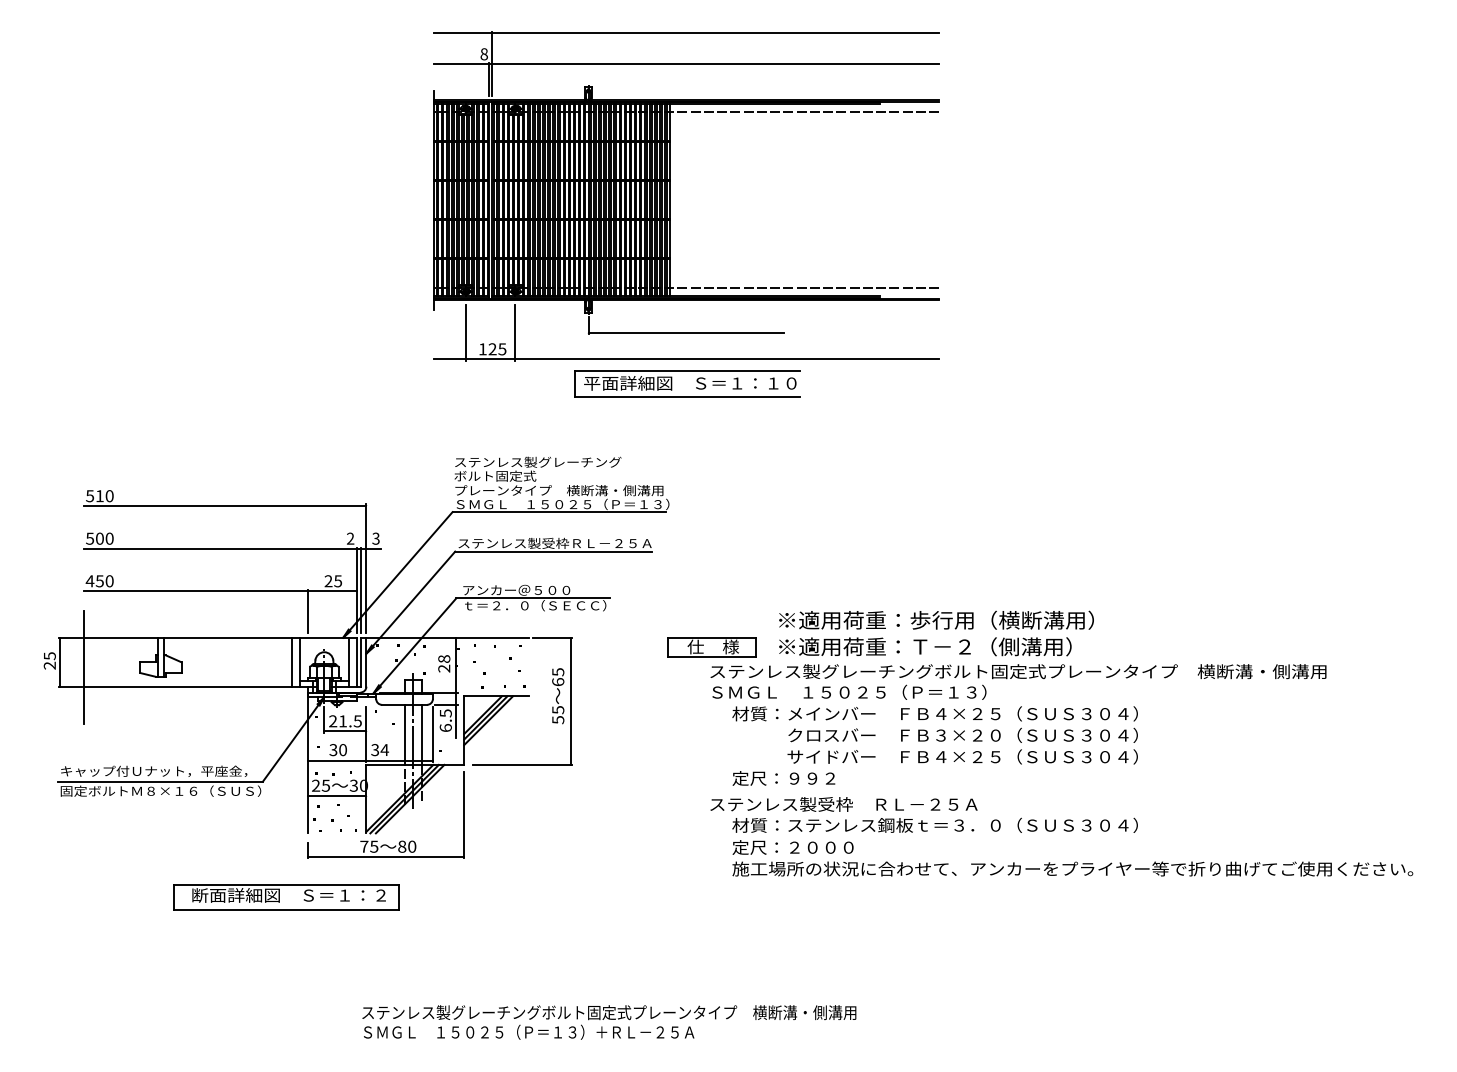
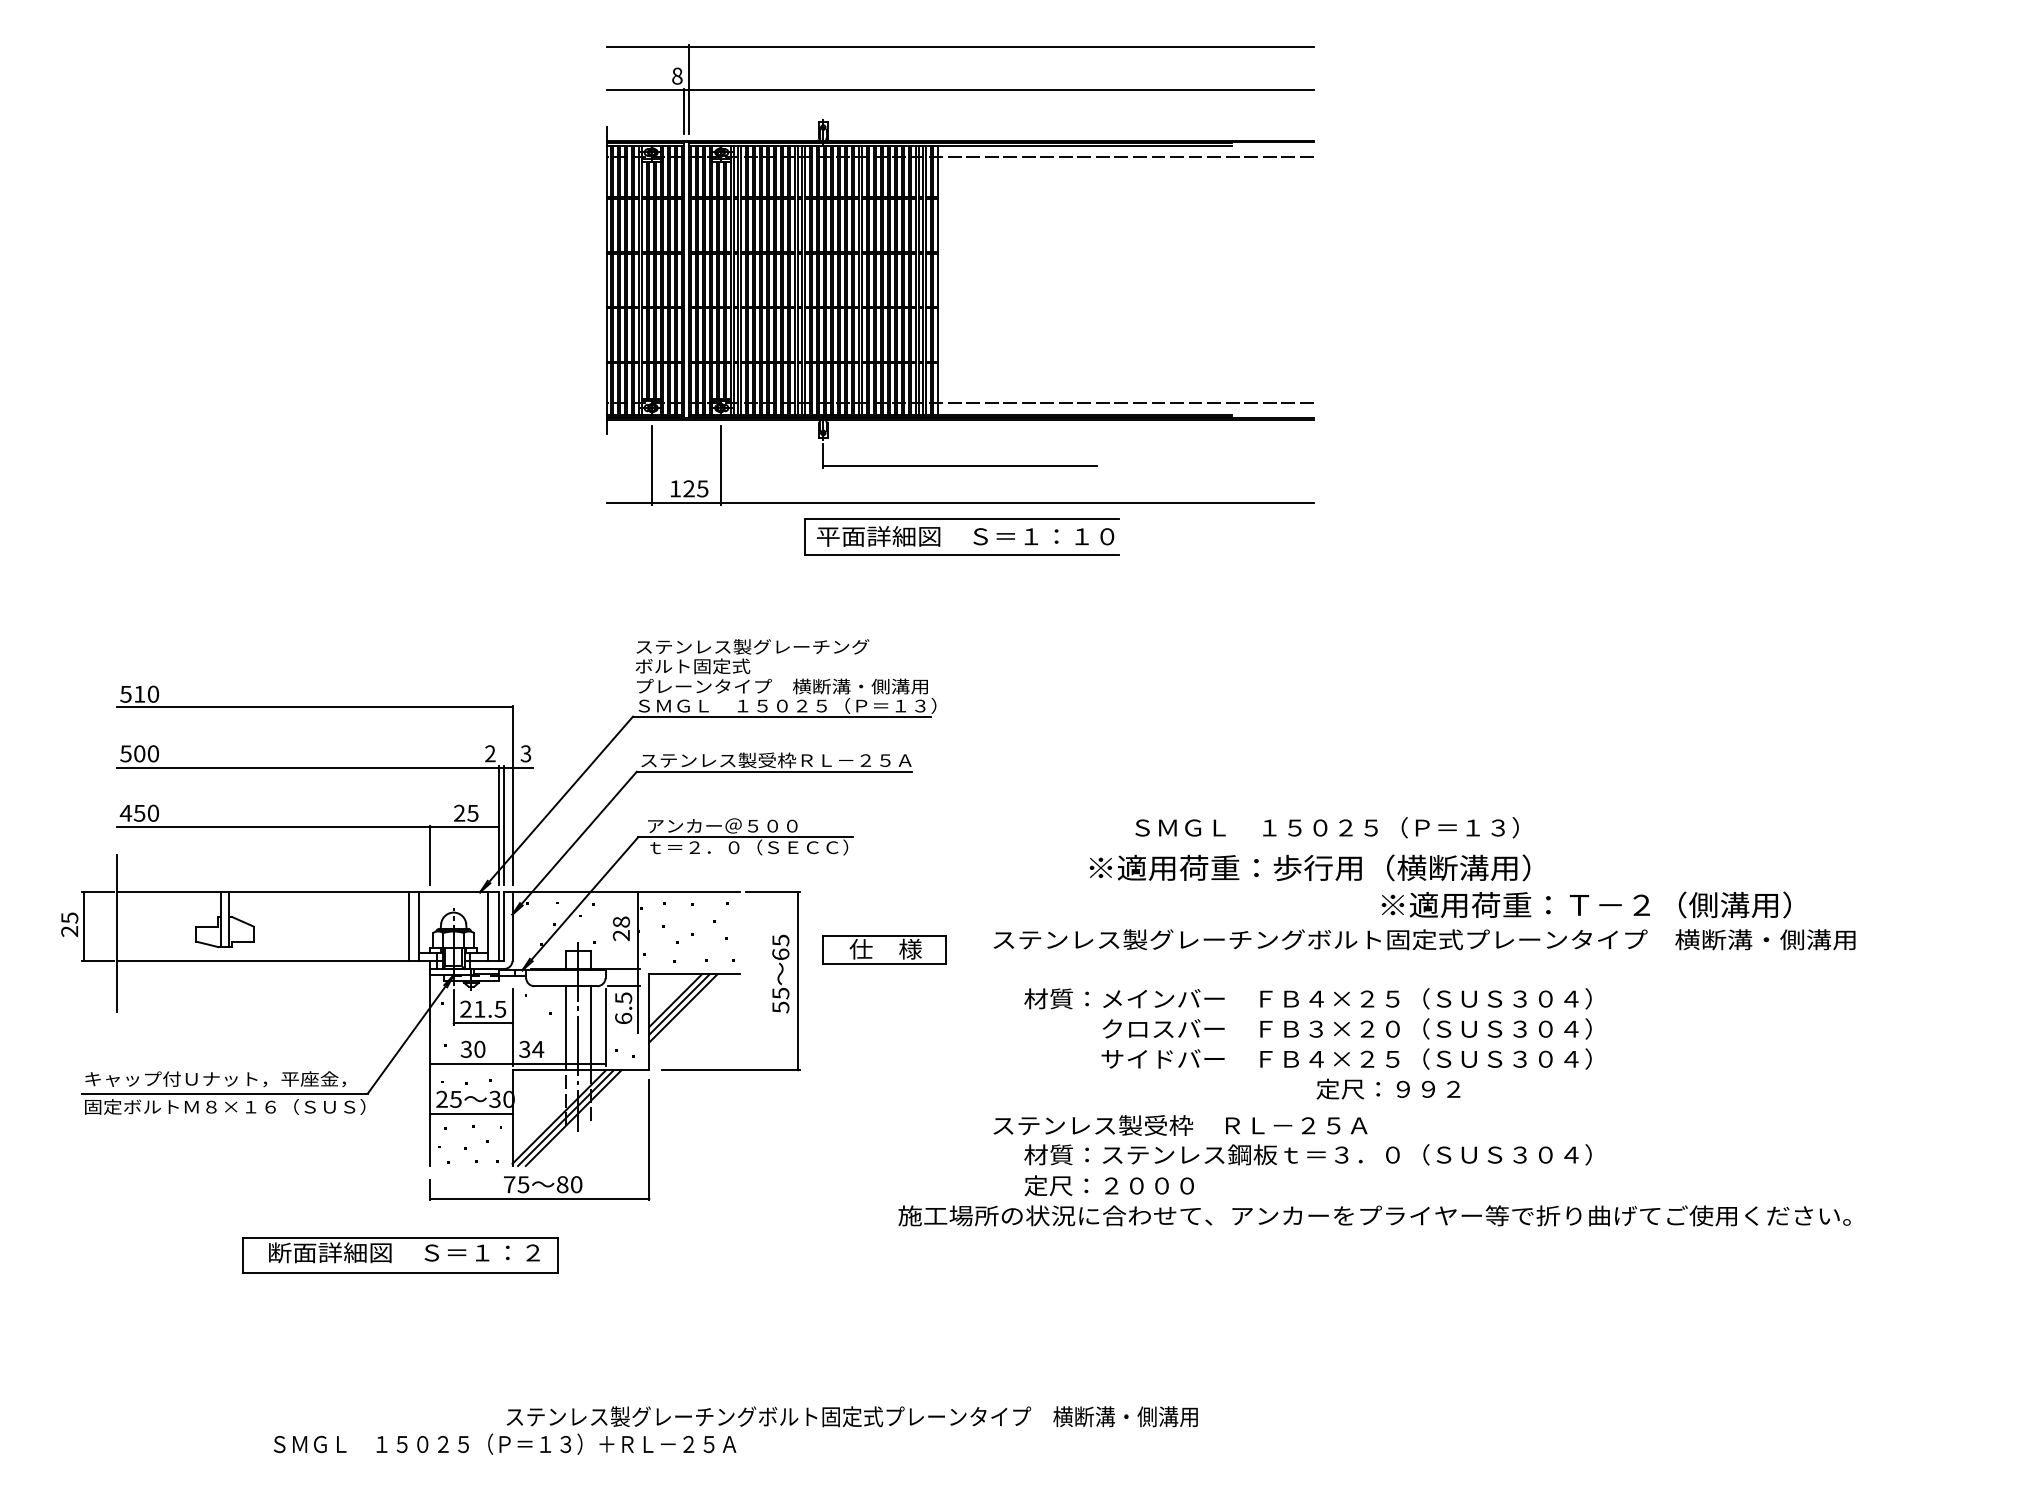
text: (924, 646) -> (1585, 904), moved
part: (712, 647) -> (884, 949), moved
text: (848, 692) -> (1326, 827), moved
text: (783, 777) -> (1388, 1088), moved
text: (1072, 868) -> (1374, 1215), moved
text: (529, 1031) -> (505, 1443), moved

